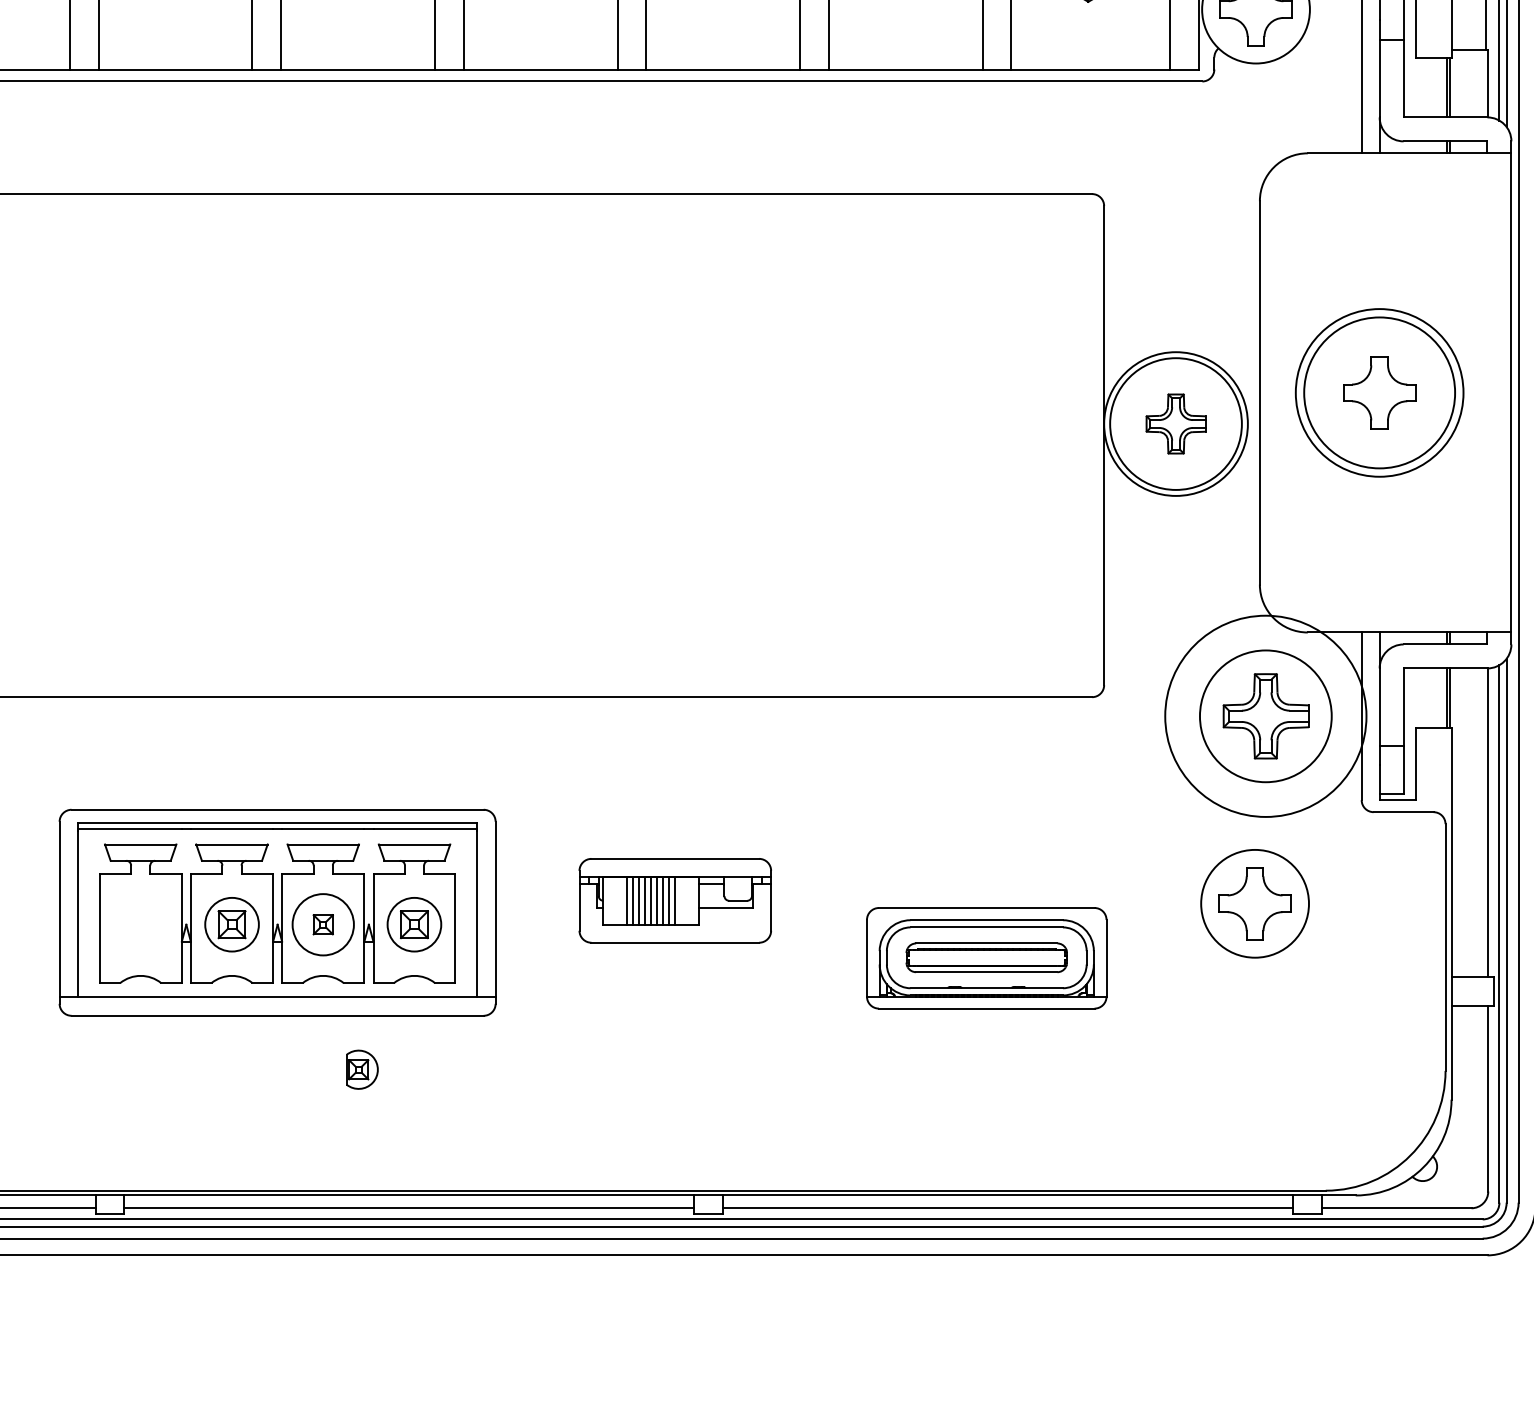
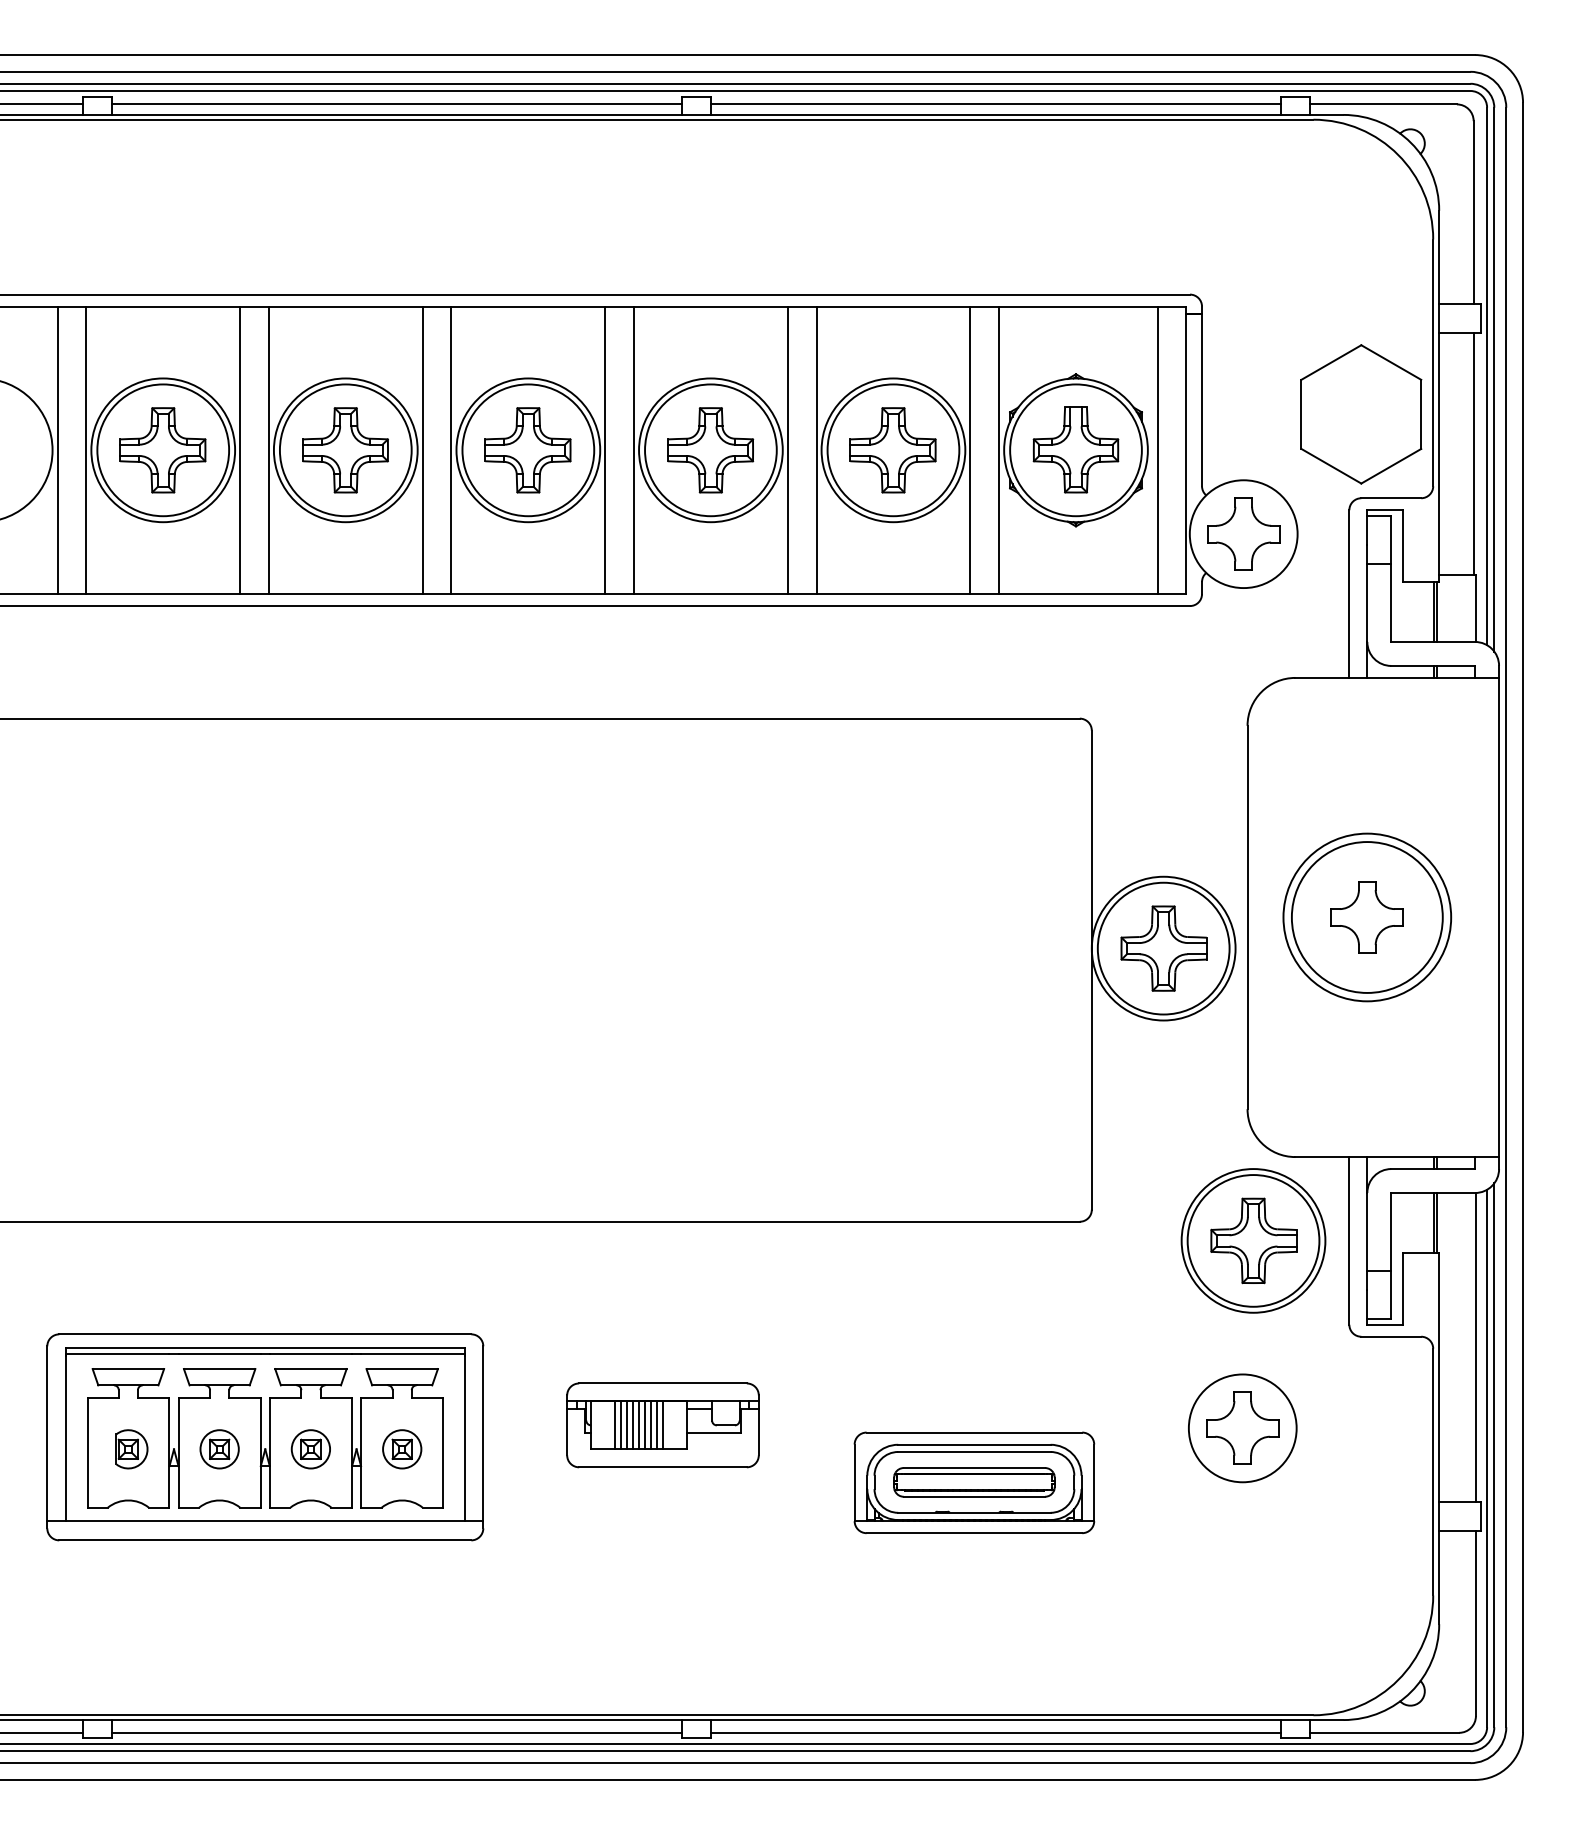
part: (1175, 423) -> (1163, 948), size x1.43
circle: (1265, 715) -> (1253, 1240), size x0.71
part: (231, 924) -> (219, 1449), size x0.71
circle: (322, 924) -> (310, 1449), size x0.62
part: (414, 924) -> (402, 1449), size x0.71
part: (361, 1069) -> (131, 1449), moved

